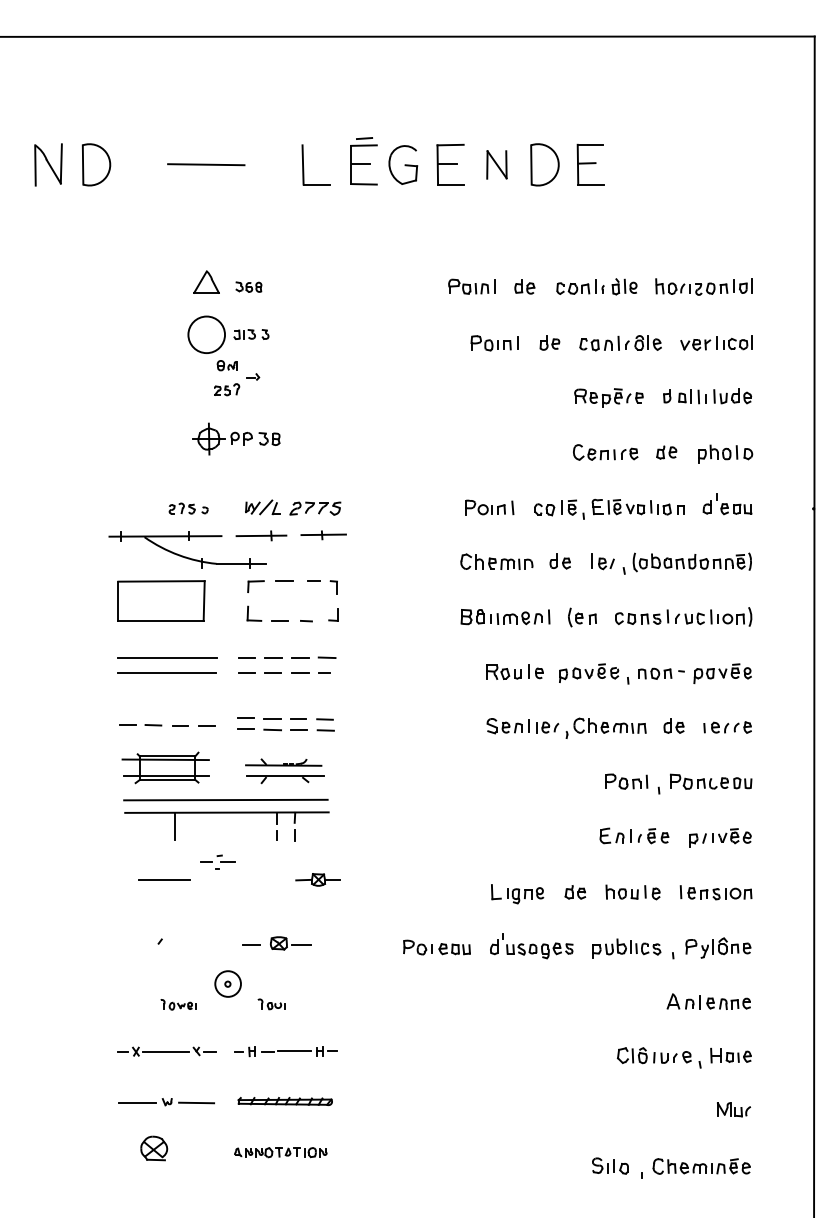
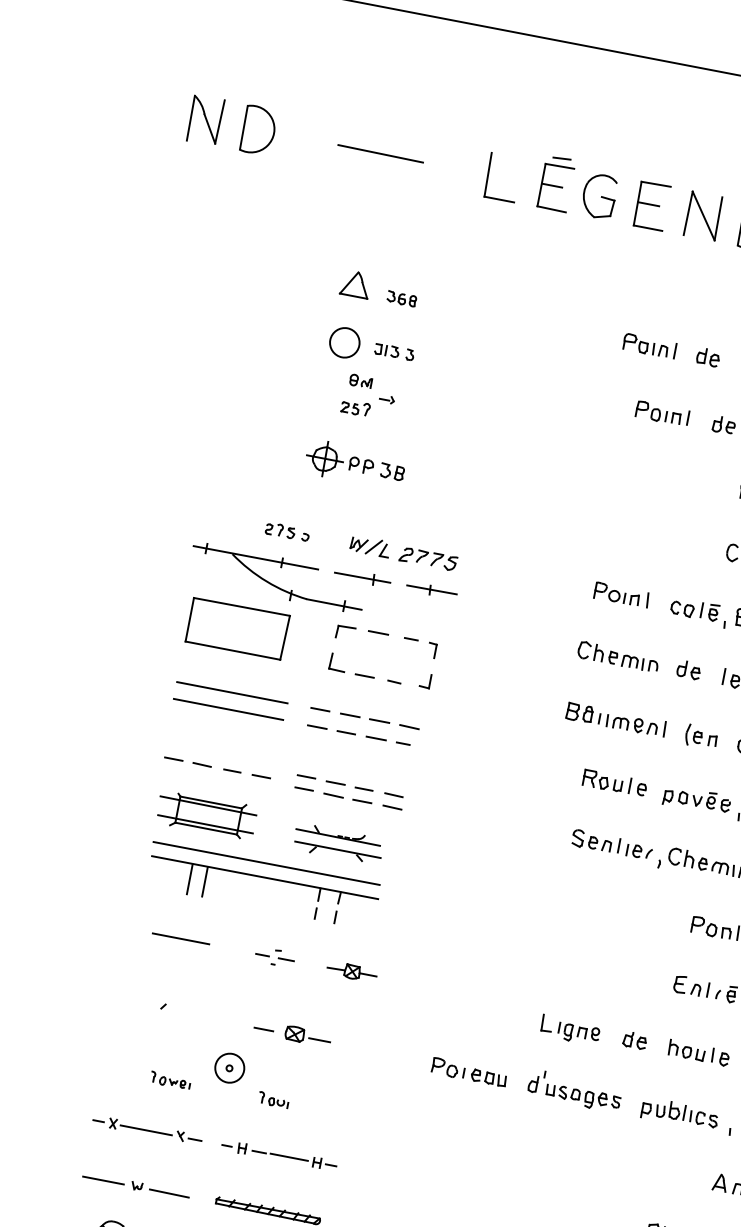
part: (496, 164) -> (702, 215), size x1.43
circle: (206, 334) -> (344, 342), size x0.71
line: (161, 826) -> (189, 879), added
part: (217, 861) -> (274, 956), moved

